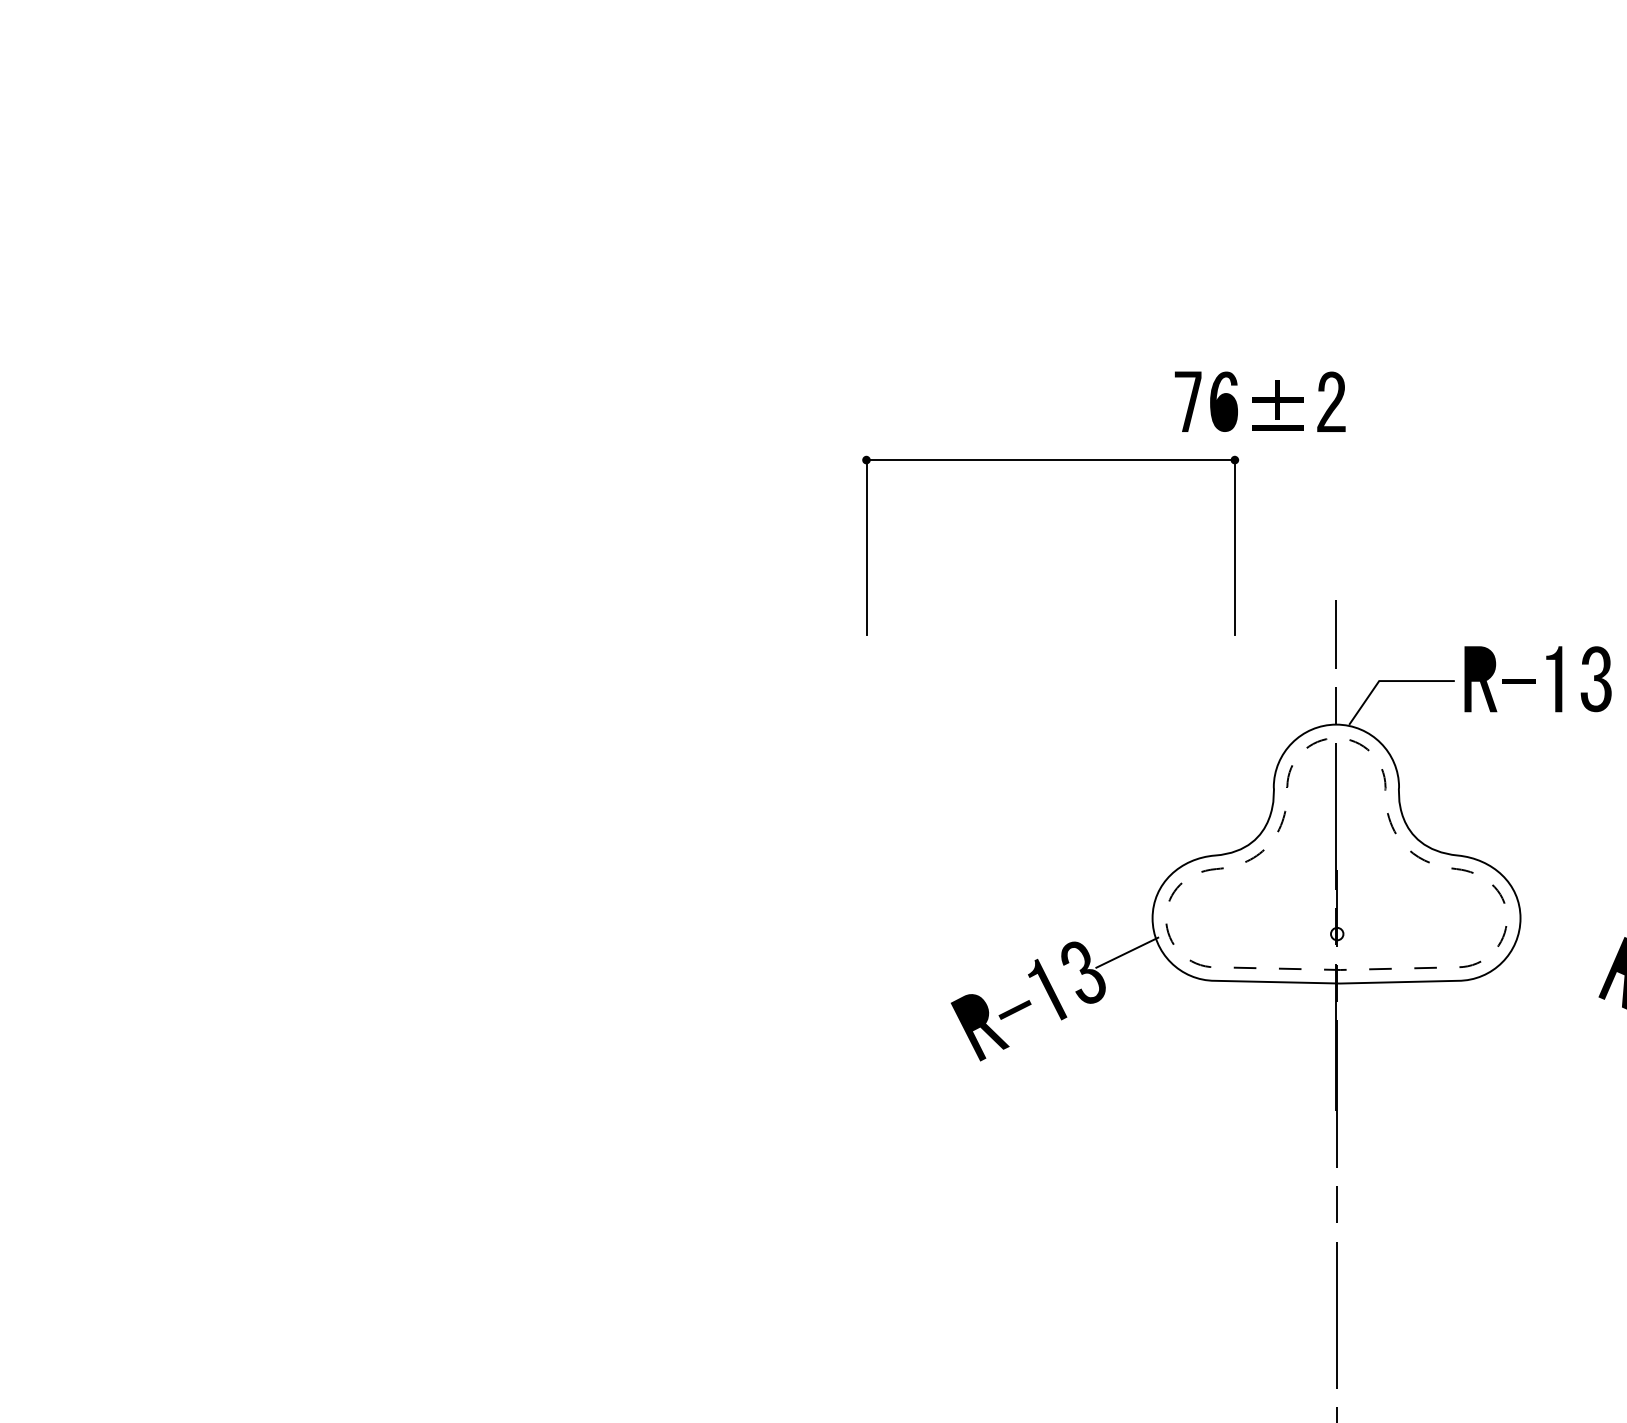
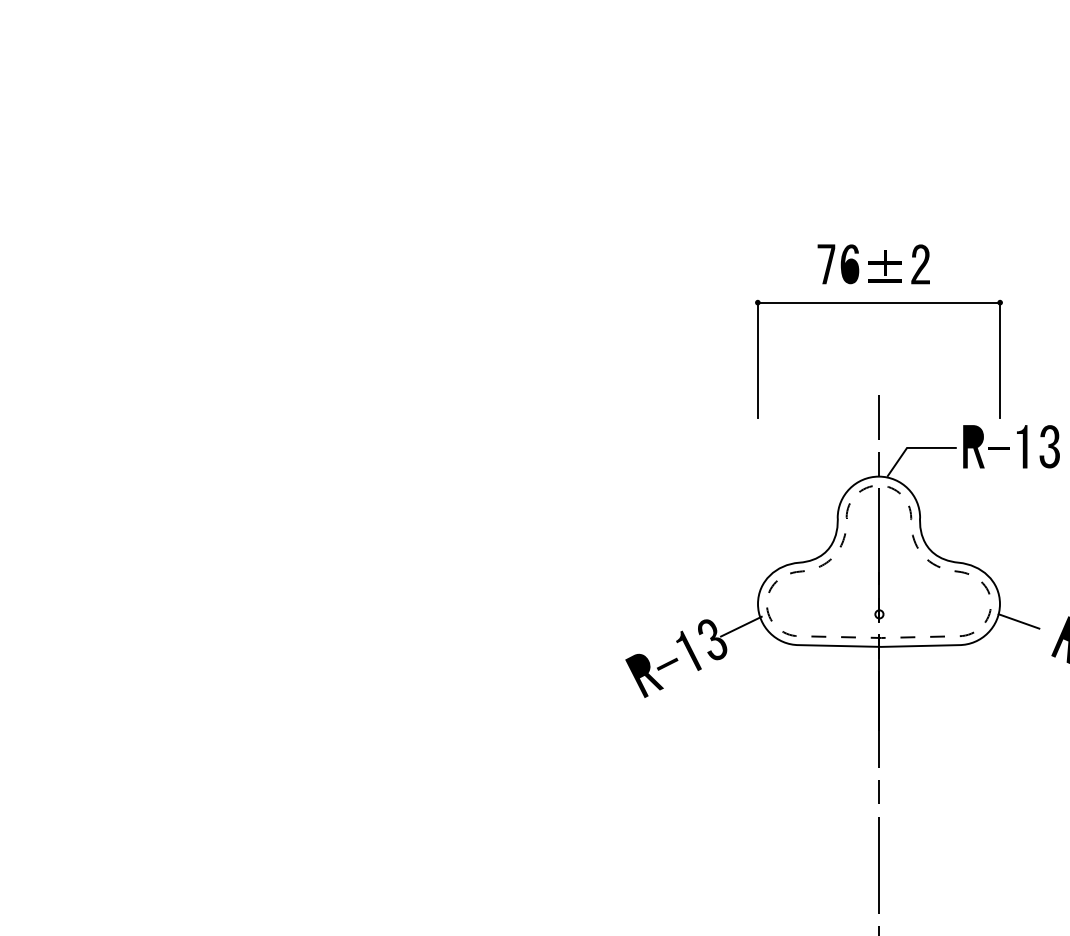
part: (1259, 402) -> (873, 264), moved
part: (1049, 461) -> (878, 303), moved
line: (1548, 944) -> (1018, 621), added

